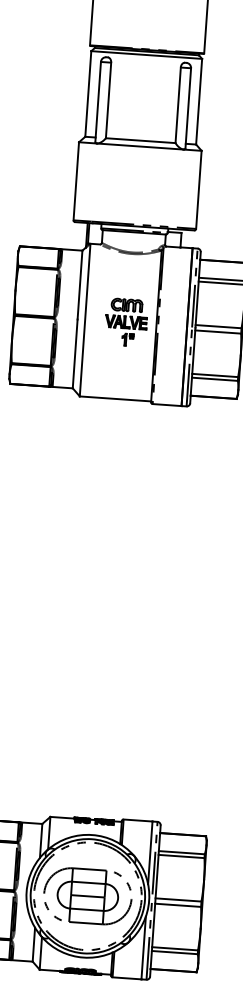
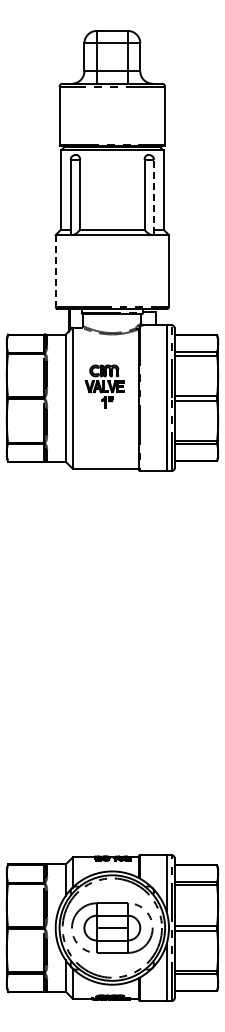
line: (187, 107) -> (153, 196), solid -> dashed
line: (76, 181) -> (55, 271), solid -> dashed
part: (126, 322) -> (104, 386), moved

